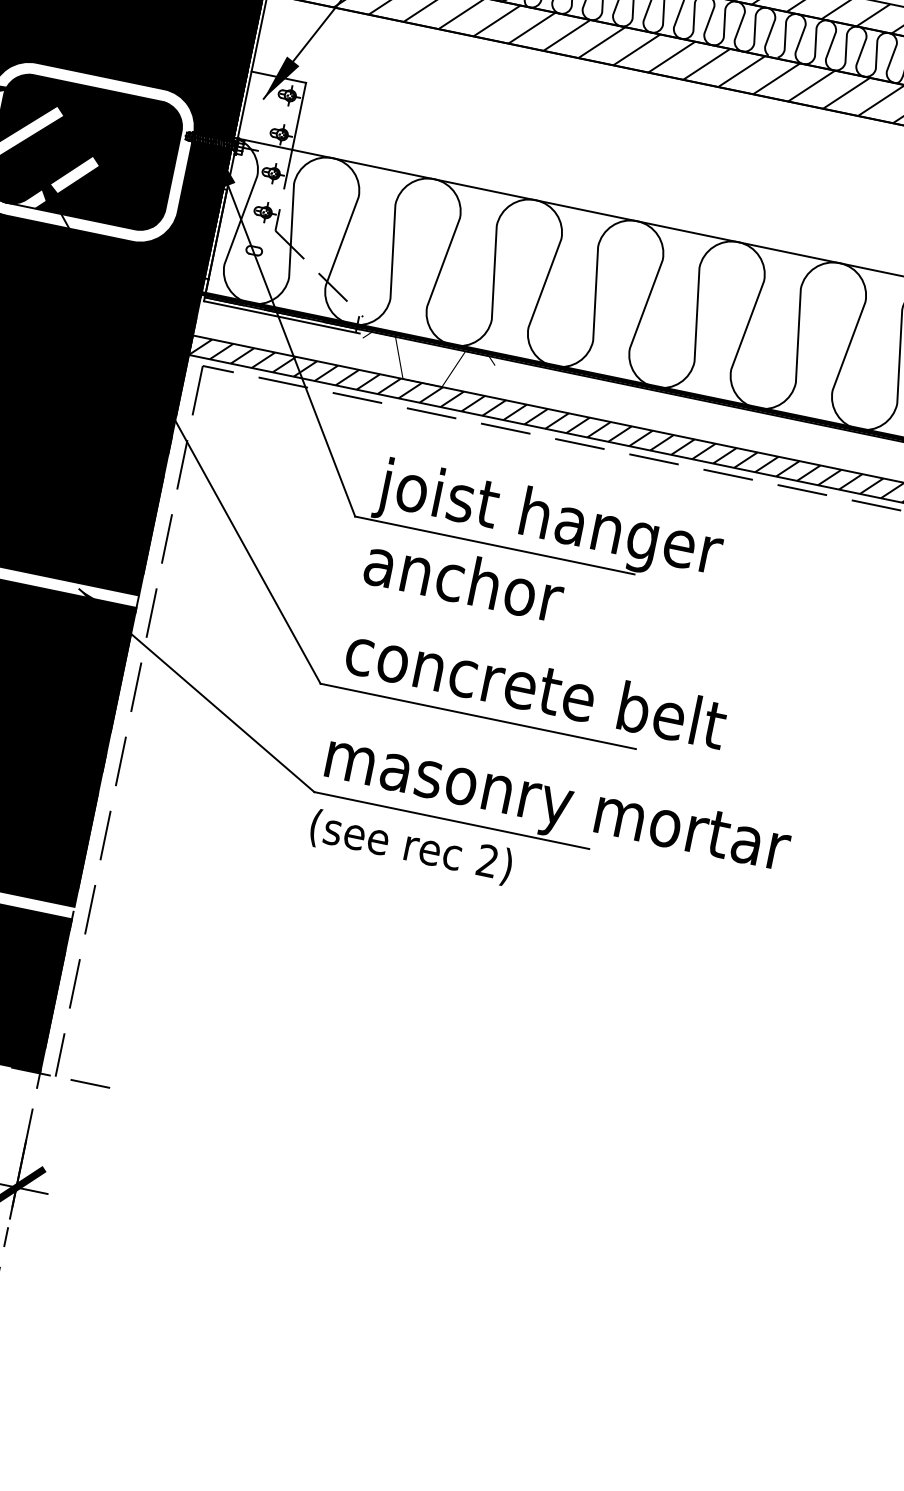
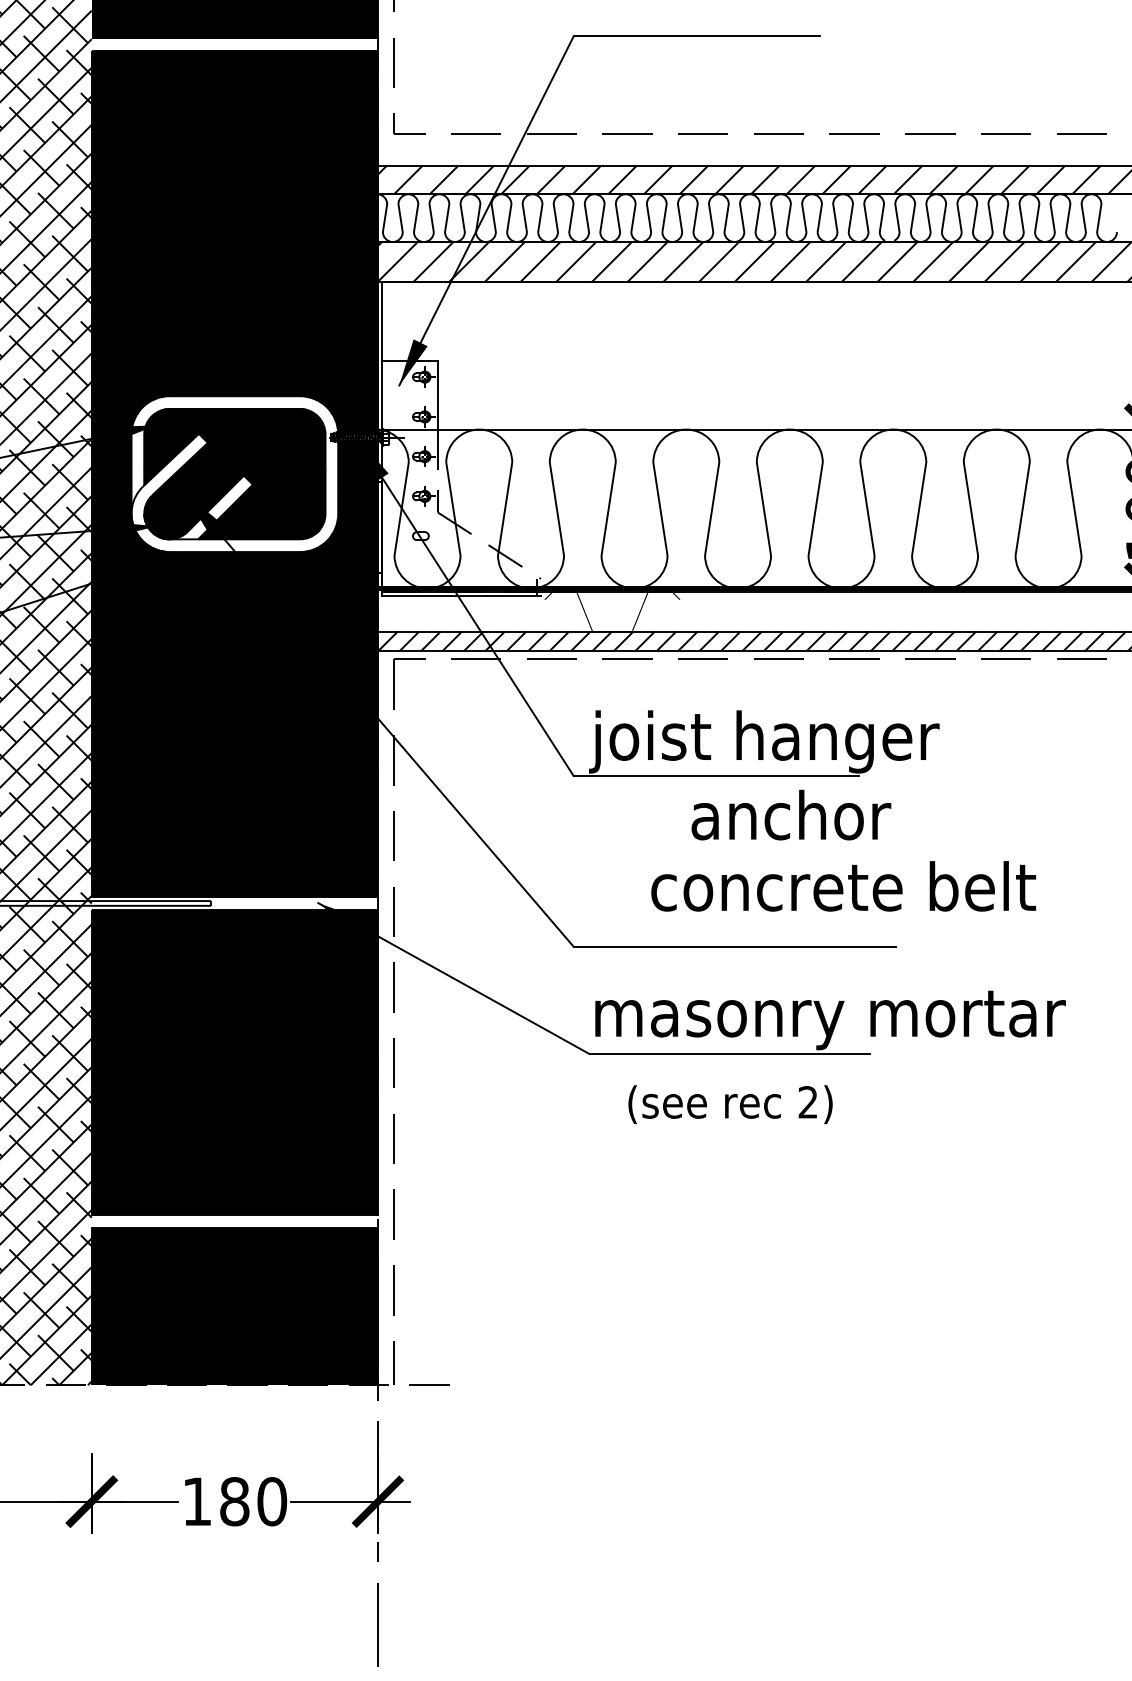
text: (464, 578) -> (791, 814), moved
text: (536, 687) -> (843, 886), moved
text: (411, 847) -> (730, 1104), moved

